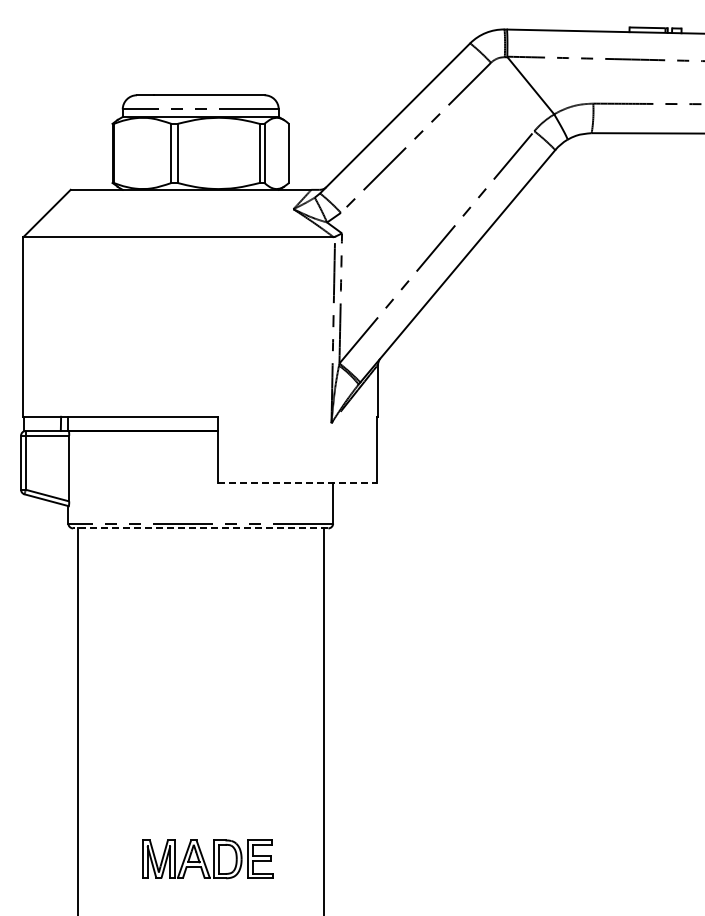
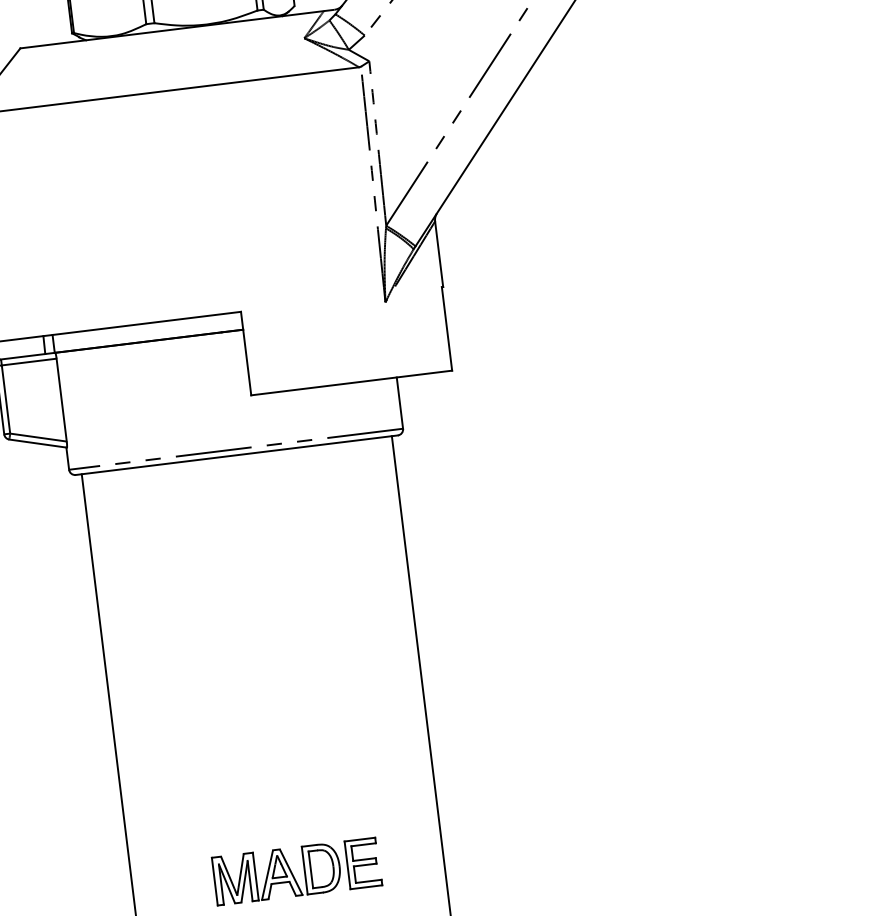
line: (297, 483) -> (351, 383), dashed -> solid
line: (200, 528) -> (236, 455), dashed -> solid

